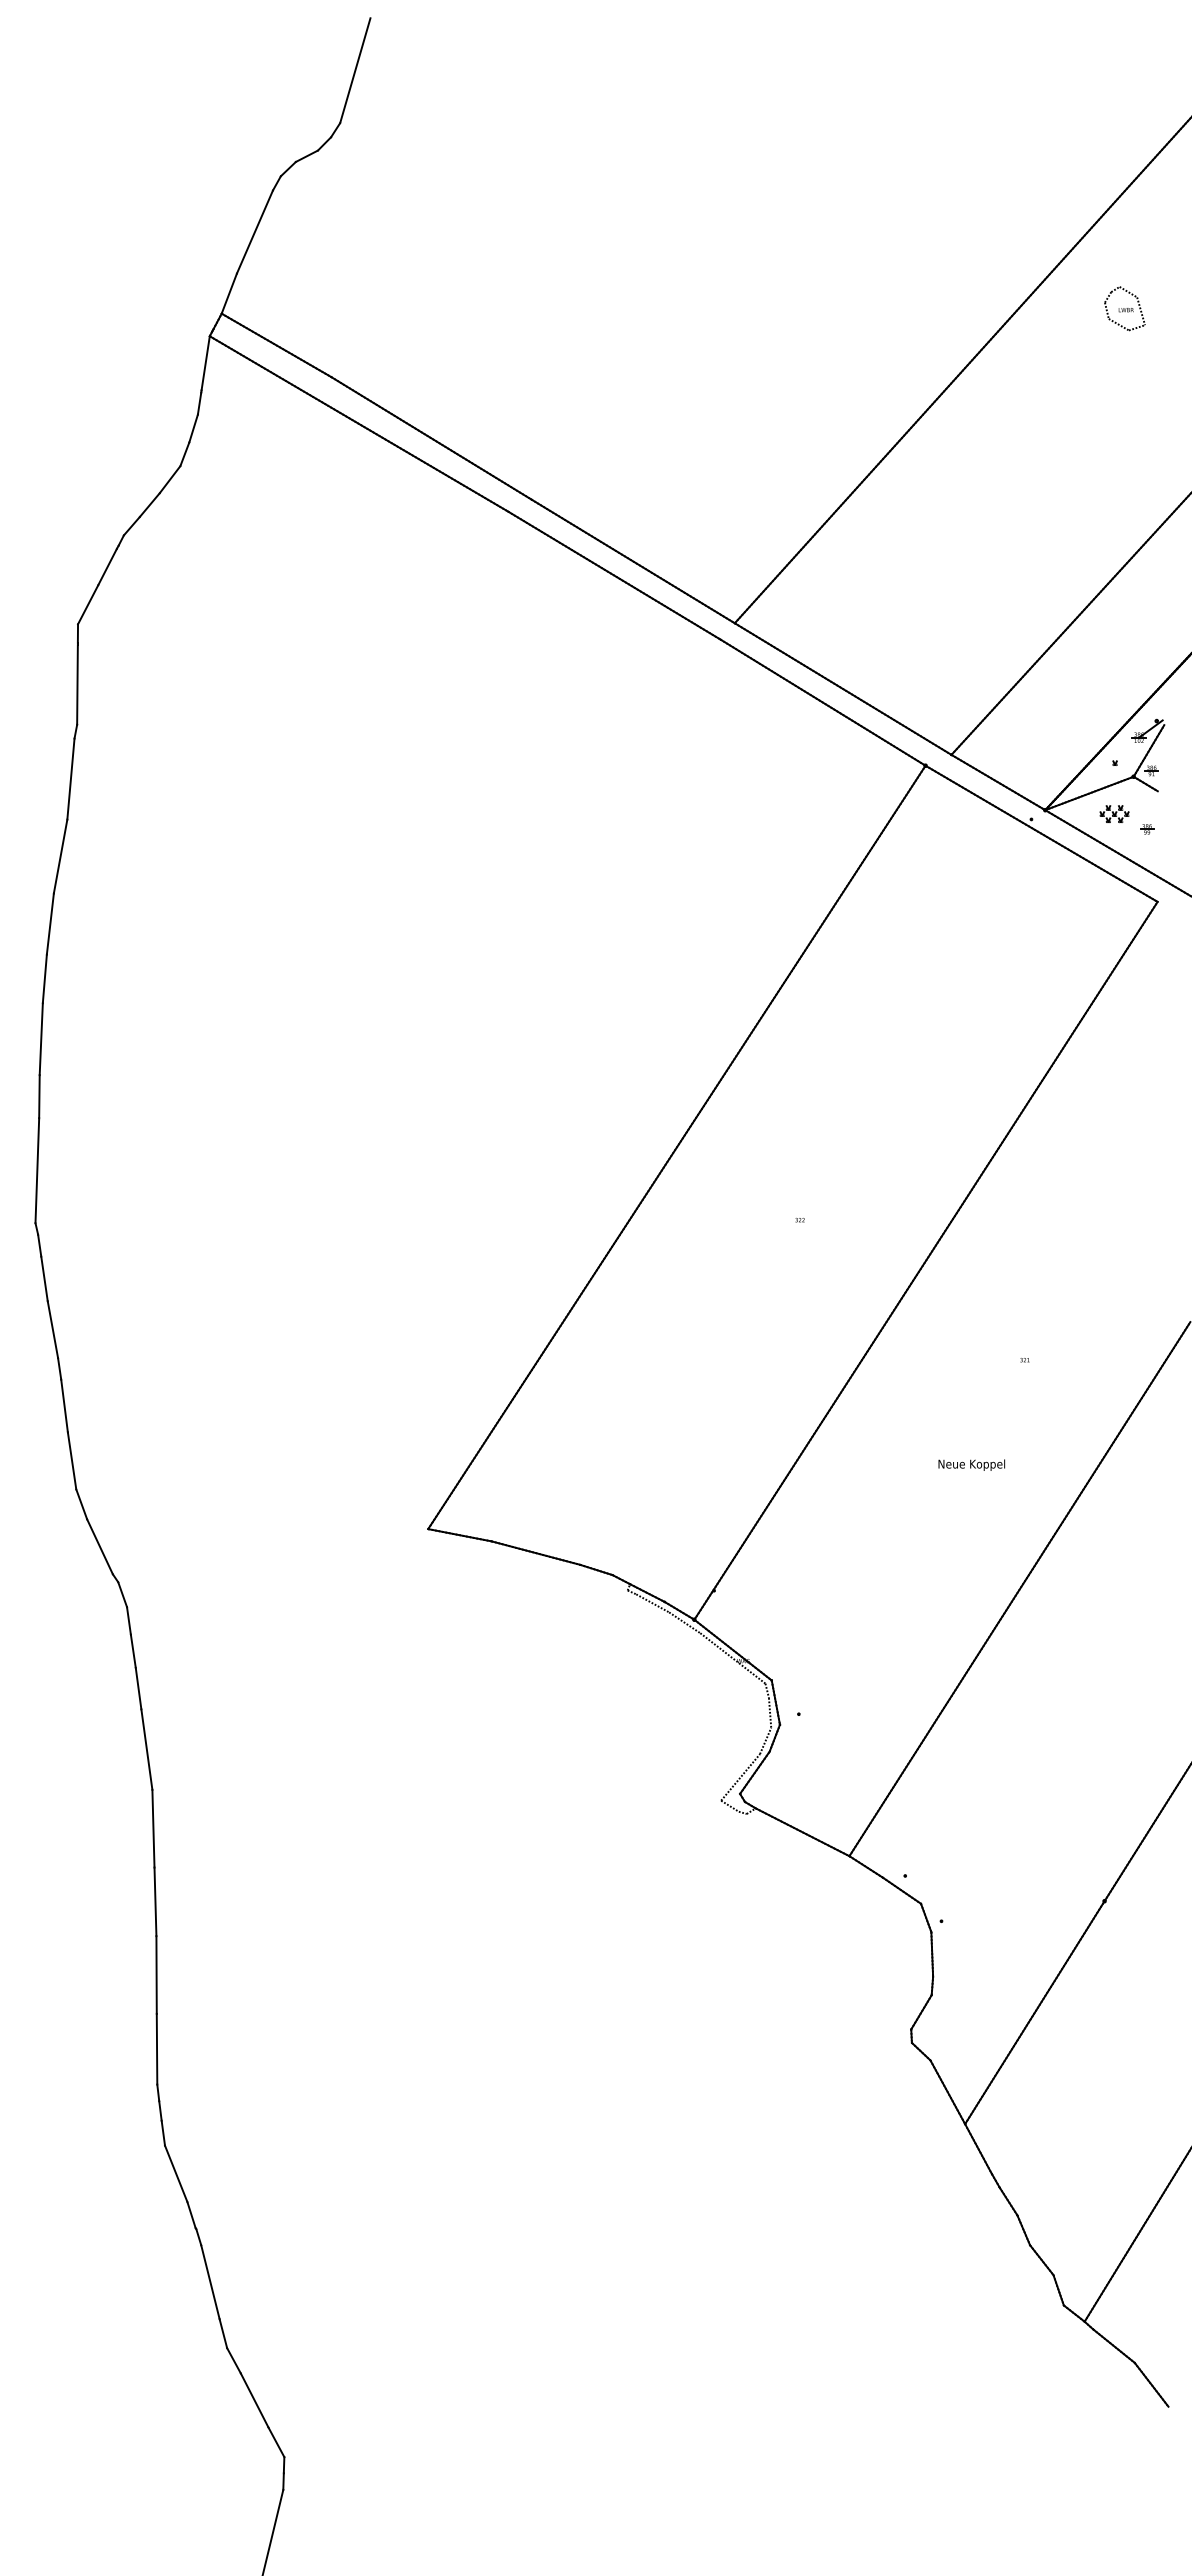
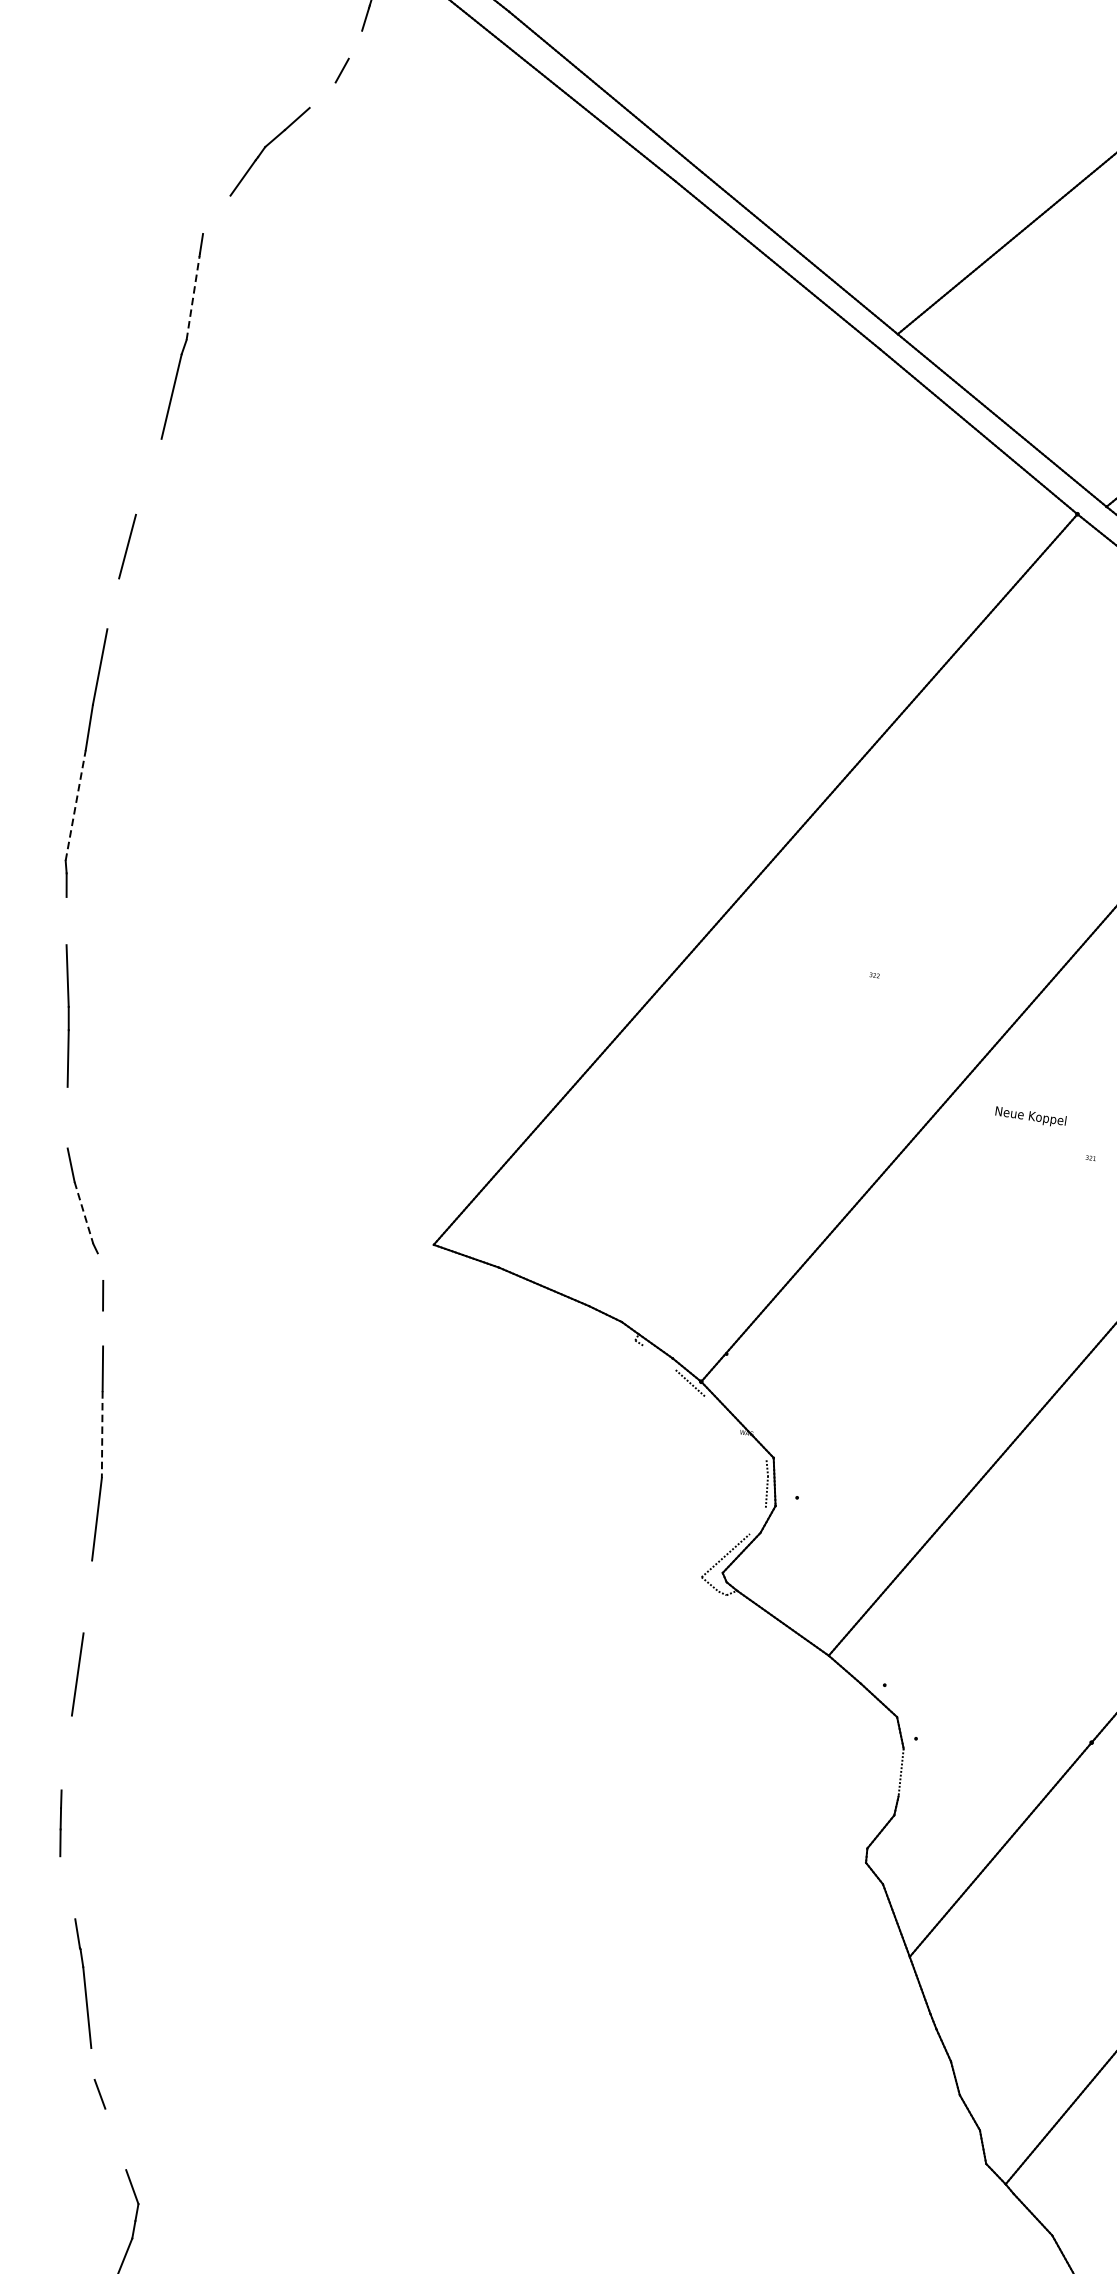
line: (193, 428) -> (355, 44), removed
line: (169, 479) -> (322, 94), removed
line: (88, 604) -> (217, 214), removed
line: (77, 685) -> (193, 298), solid -> dashed
line: (60, 856) -> (148, 476), removed
line: (44, 978) -> (112, 603), removed
line: (37, 1170) -> (75, 805), solid -> dashed
line: (44, 1278) -> (66, 920), removed
line: (71, 1460) -> (67, 1117), removed
text: (971, 1464) -> (1030, 1116), moved
line: (100, 1547) -> (84, 1213), solid -> dashed
line: (122, 1594) -> (100, 1266), removed
line: (652, 1603) -> (659, 1358), removed
line: (132, 1650) -> (102, 1327), removed
line: (732, 1658) -> (735, 1428), removed
line: (765, 1740) -> (757, 1520), removed
line: (146, 1749) -> (101, 1434), solid -> dashed
line: (155, 1901) -> (87, 1596), removed
line: (932, 1954) -> (901, 1772), removed
line: (156, 2048) -> (66, 1752), removed
line: (176, 2173) -> (68, 1887), removed
line: (223, 2333) -> (93, 2063), removed
line: (254, 2400) -> (115, 2139), removed

